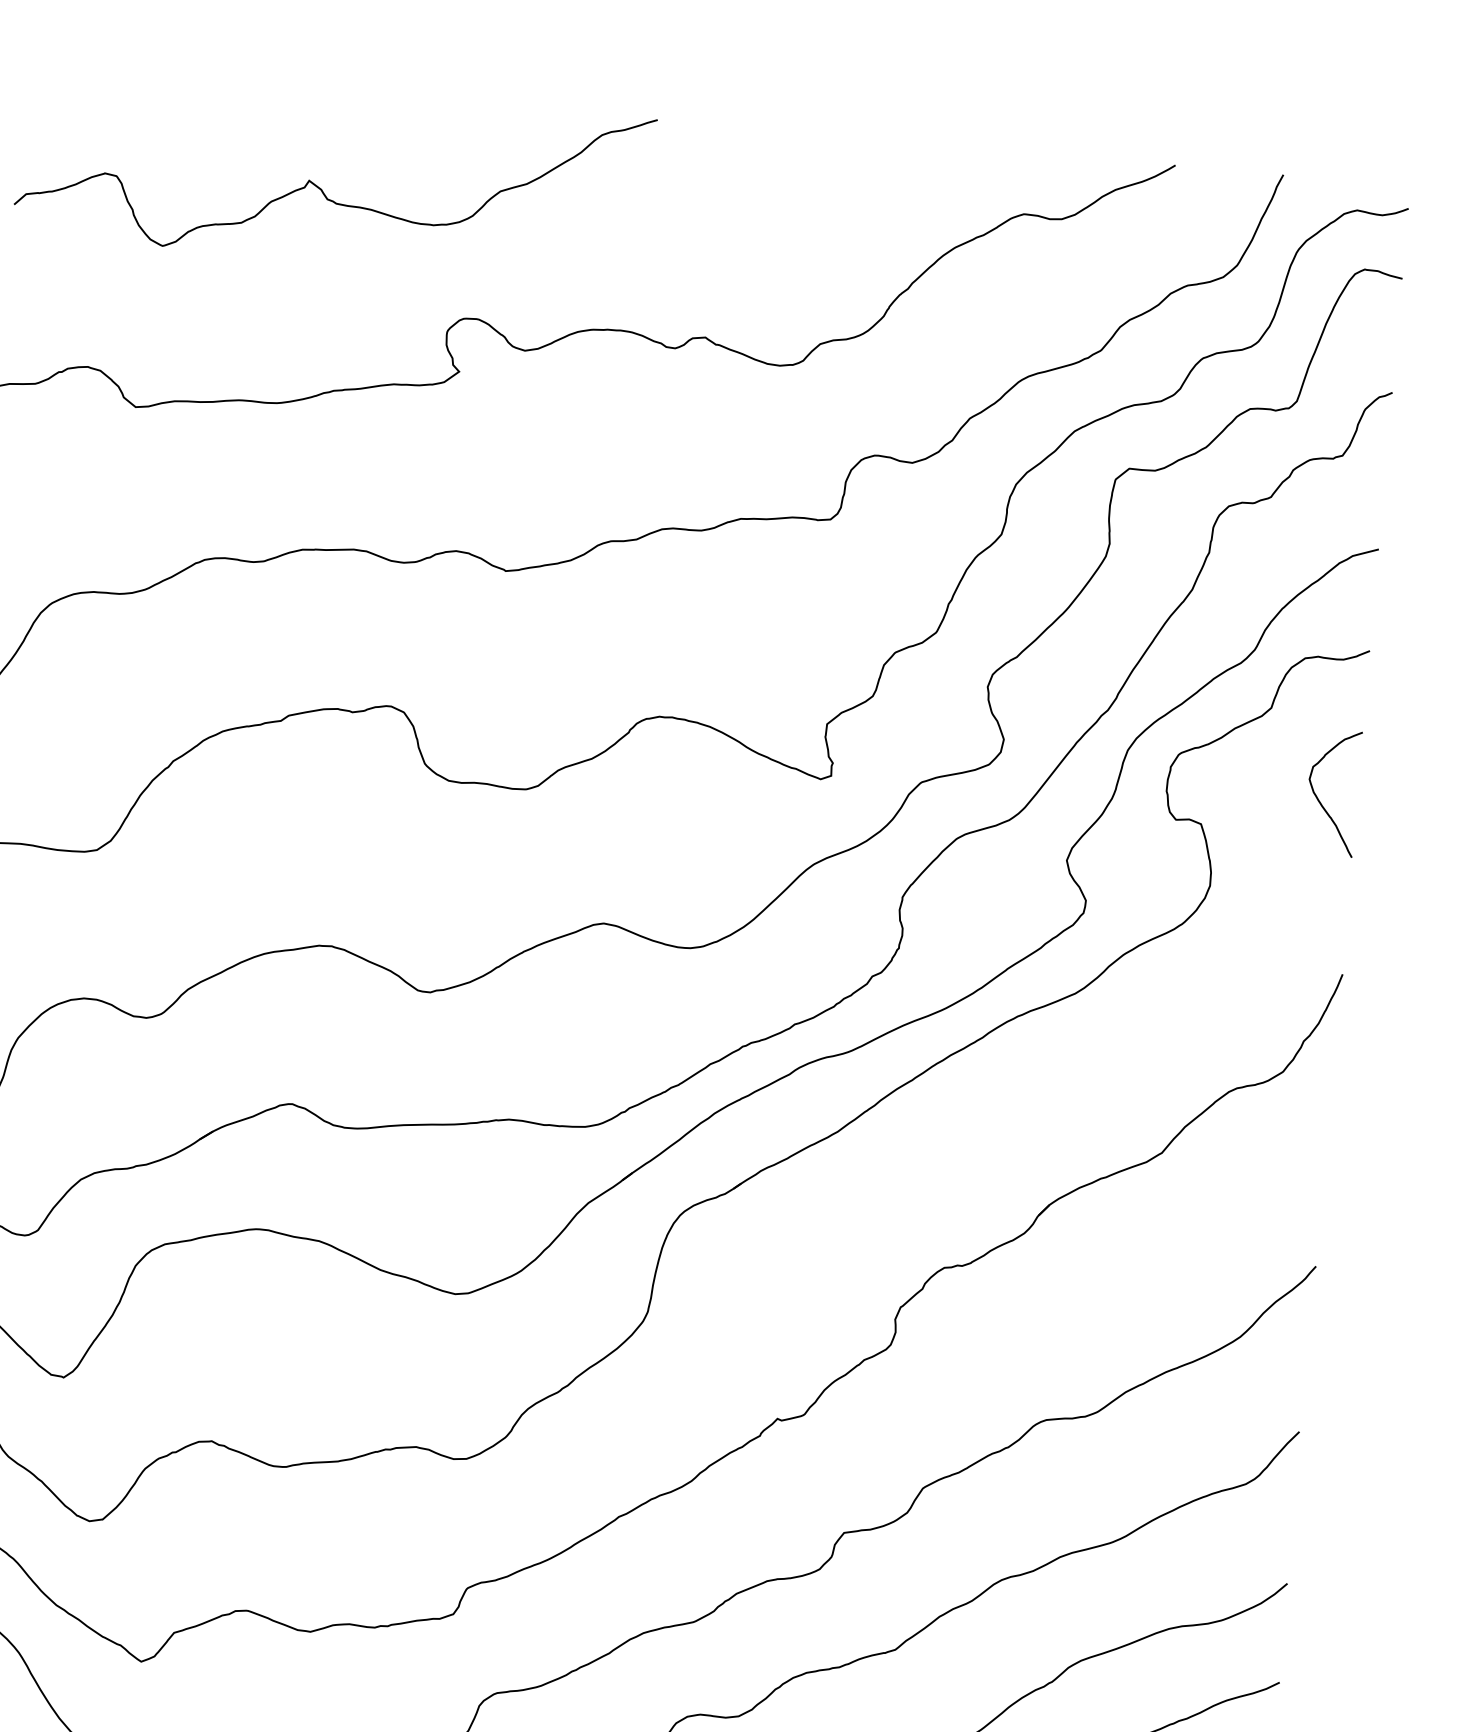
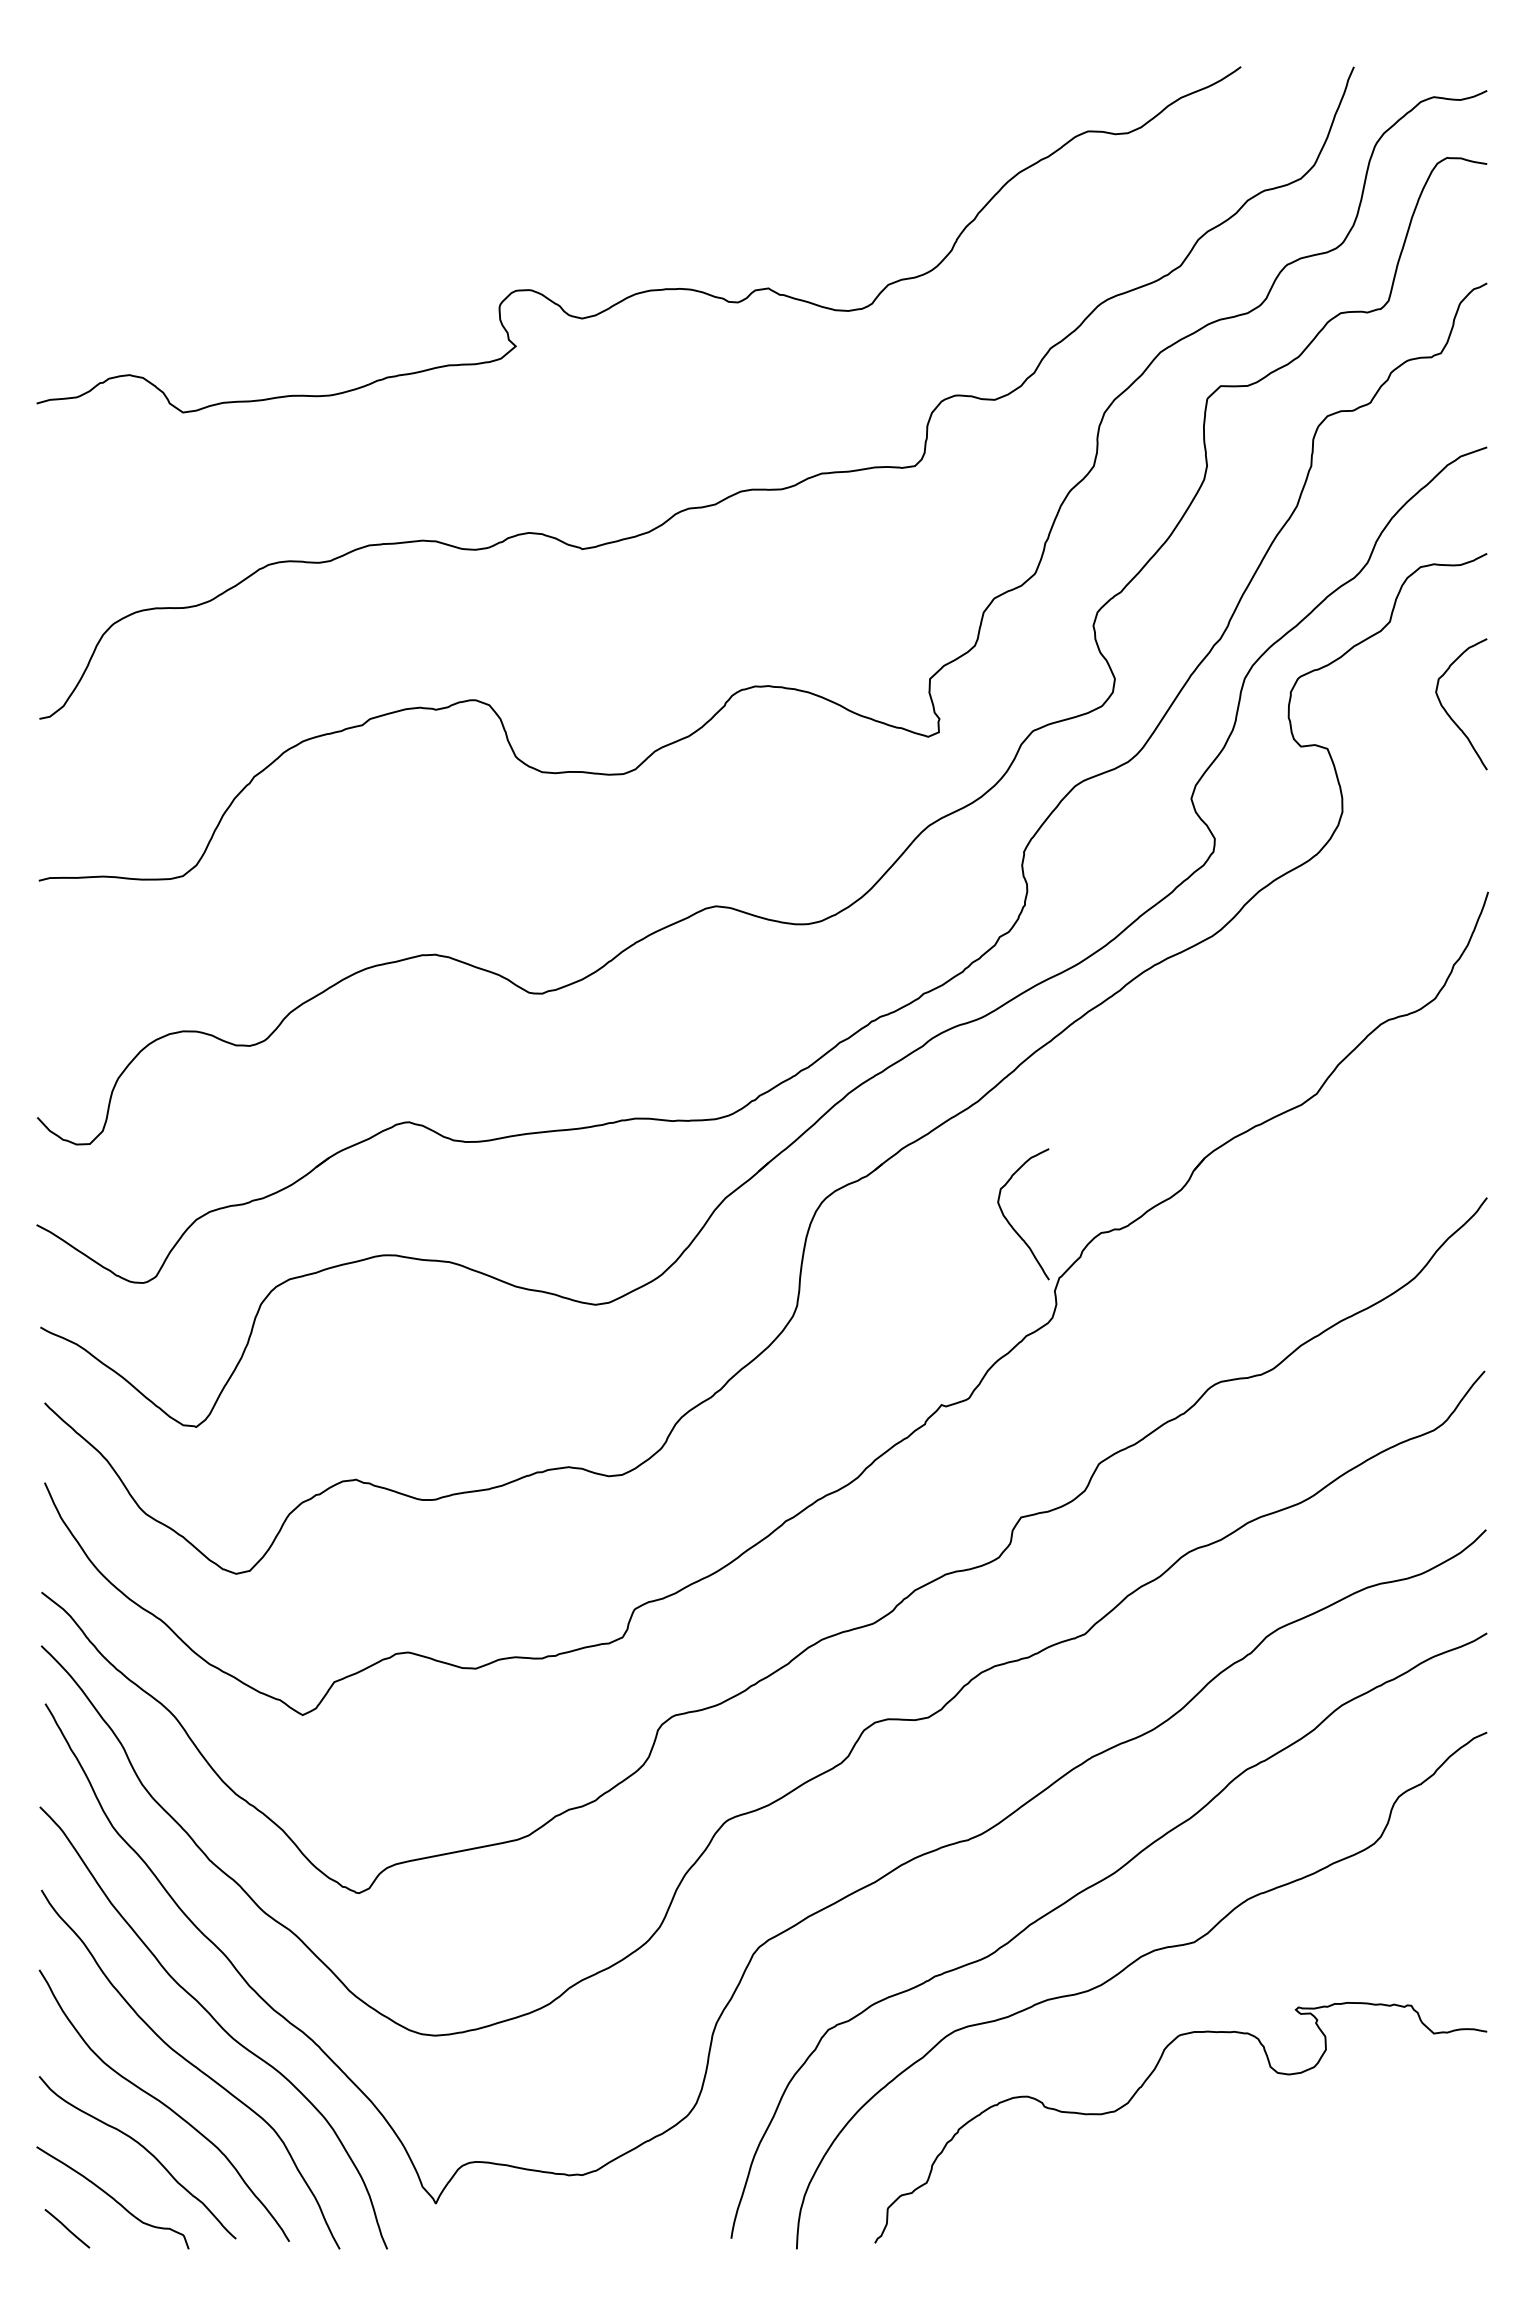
curve: (320, 187) -> (354, 167), removed
curve: (860, 1253) -> (1012, 1225), added

